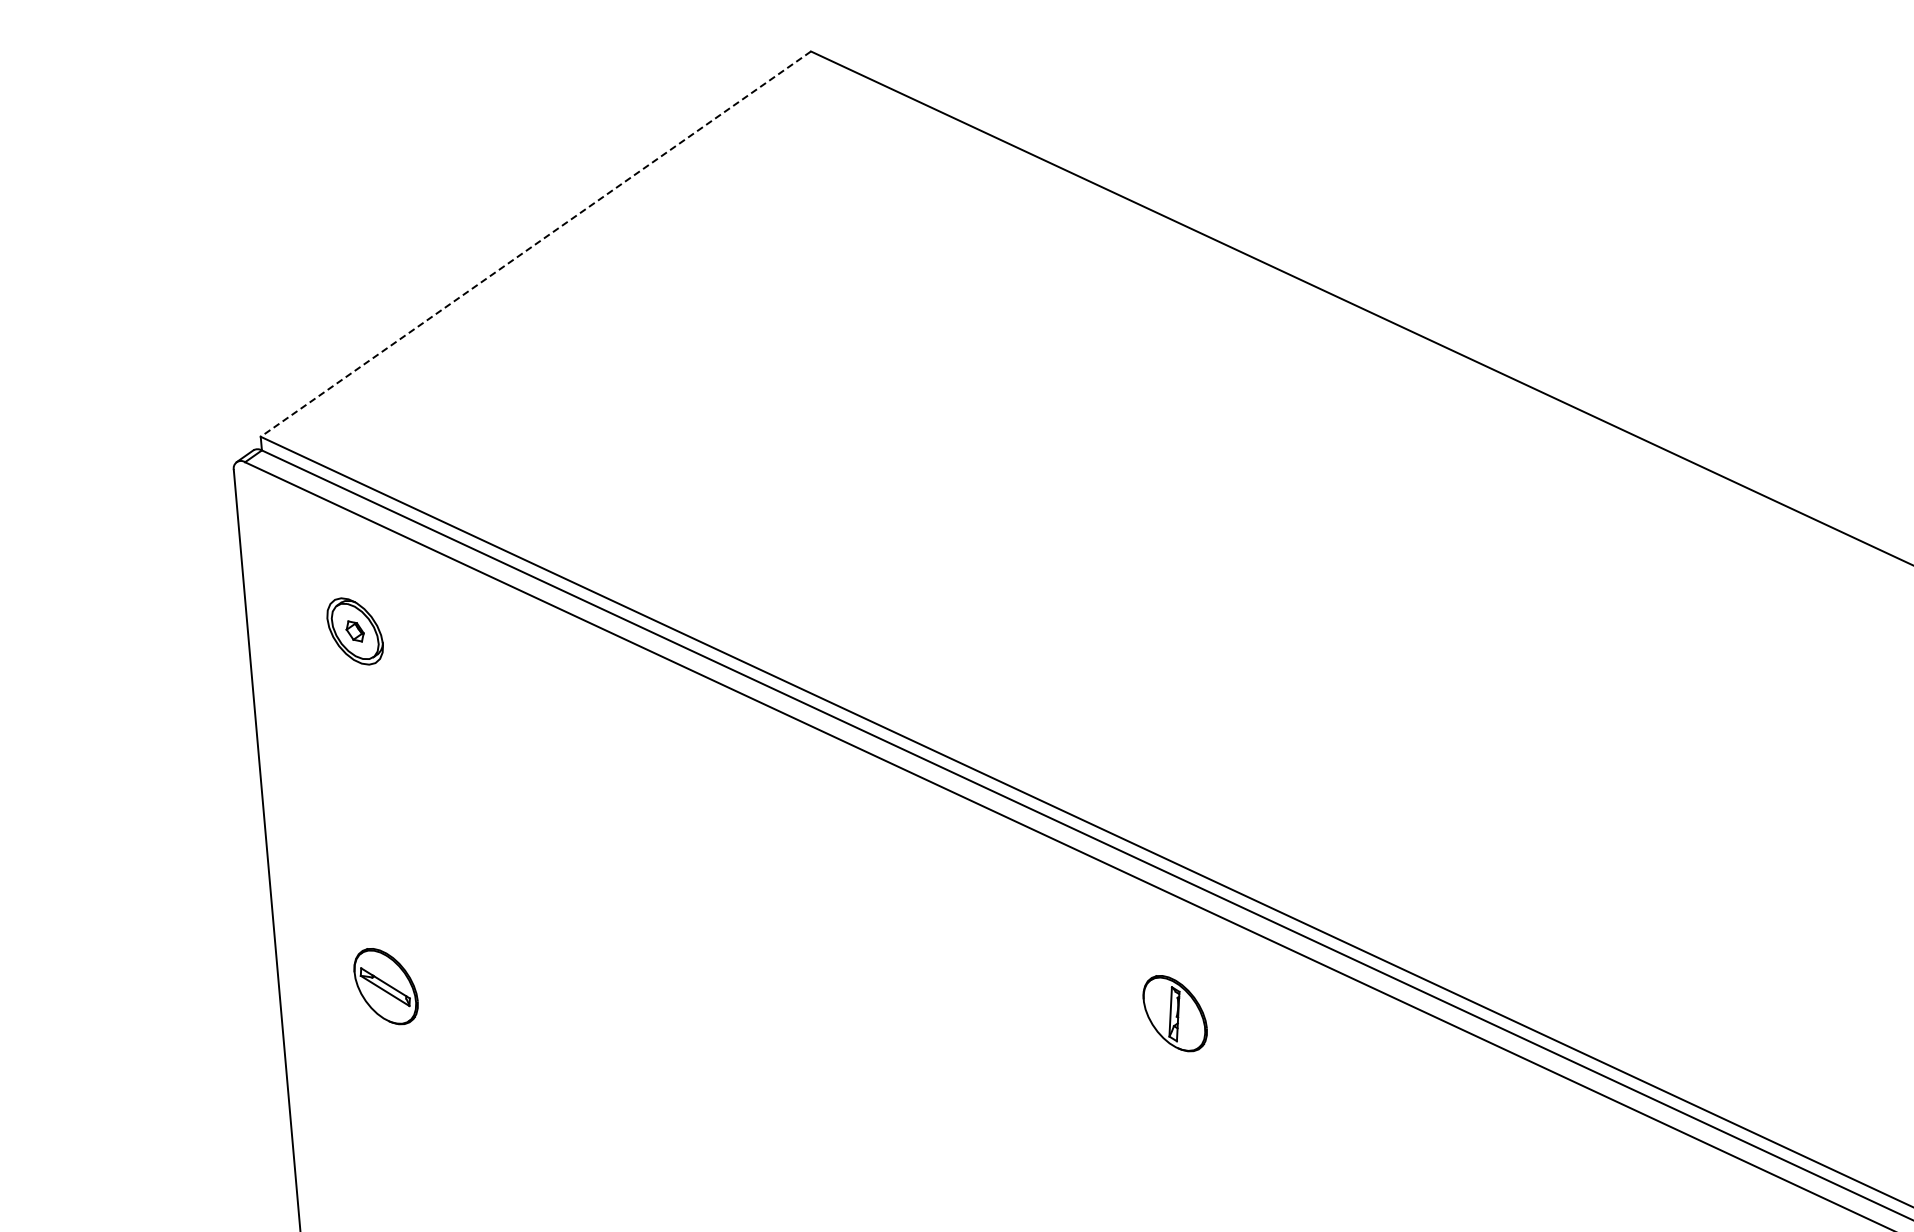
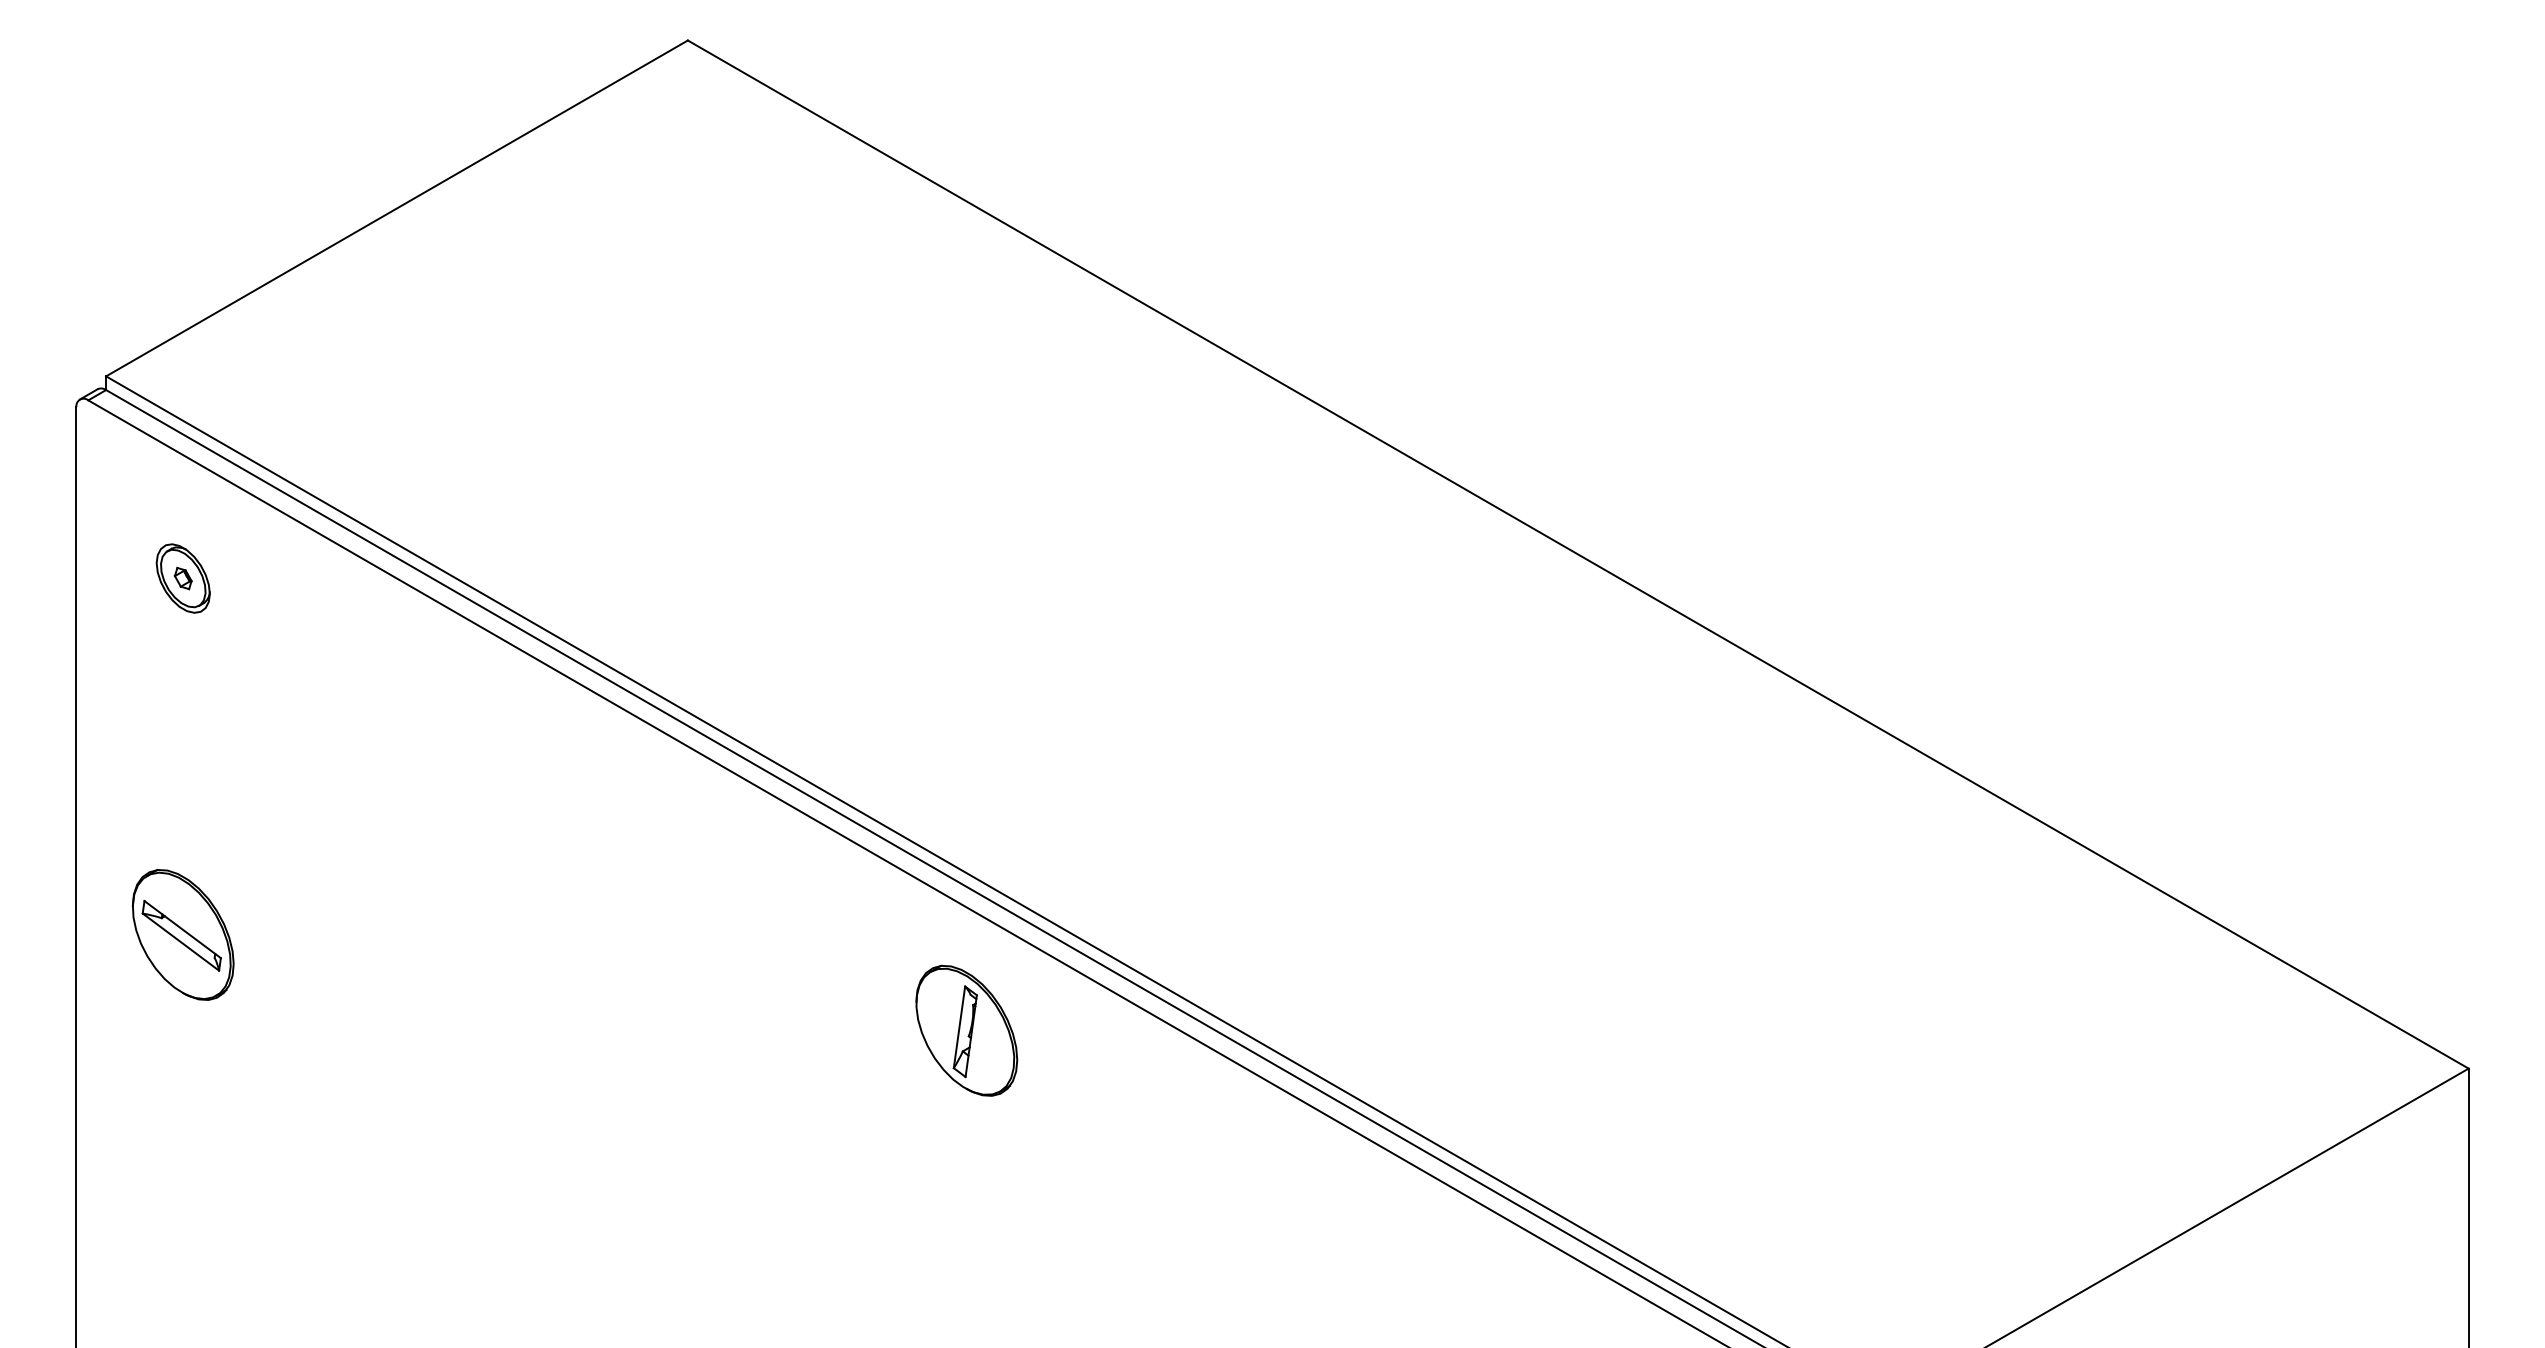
line: (536, 244) -> (397, 208), dashed -> solid
part: (385, 986) -> (182, 934), size x1.67
part: (1174, 1013) -> (966, 1030), size x1.67

